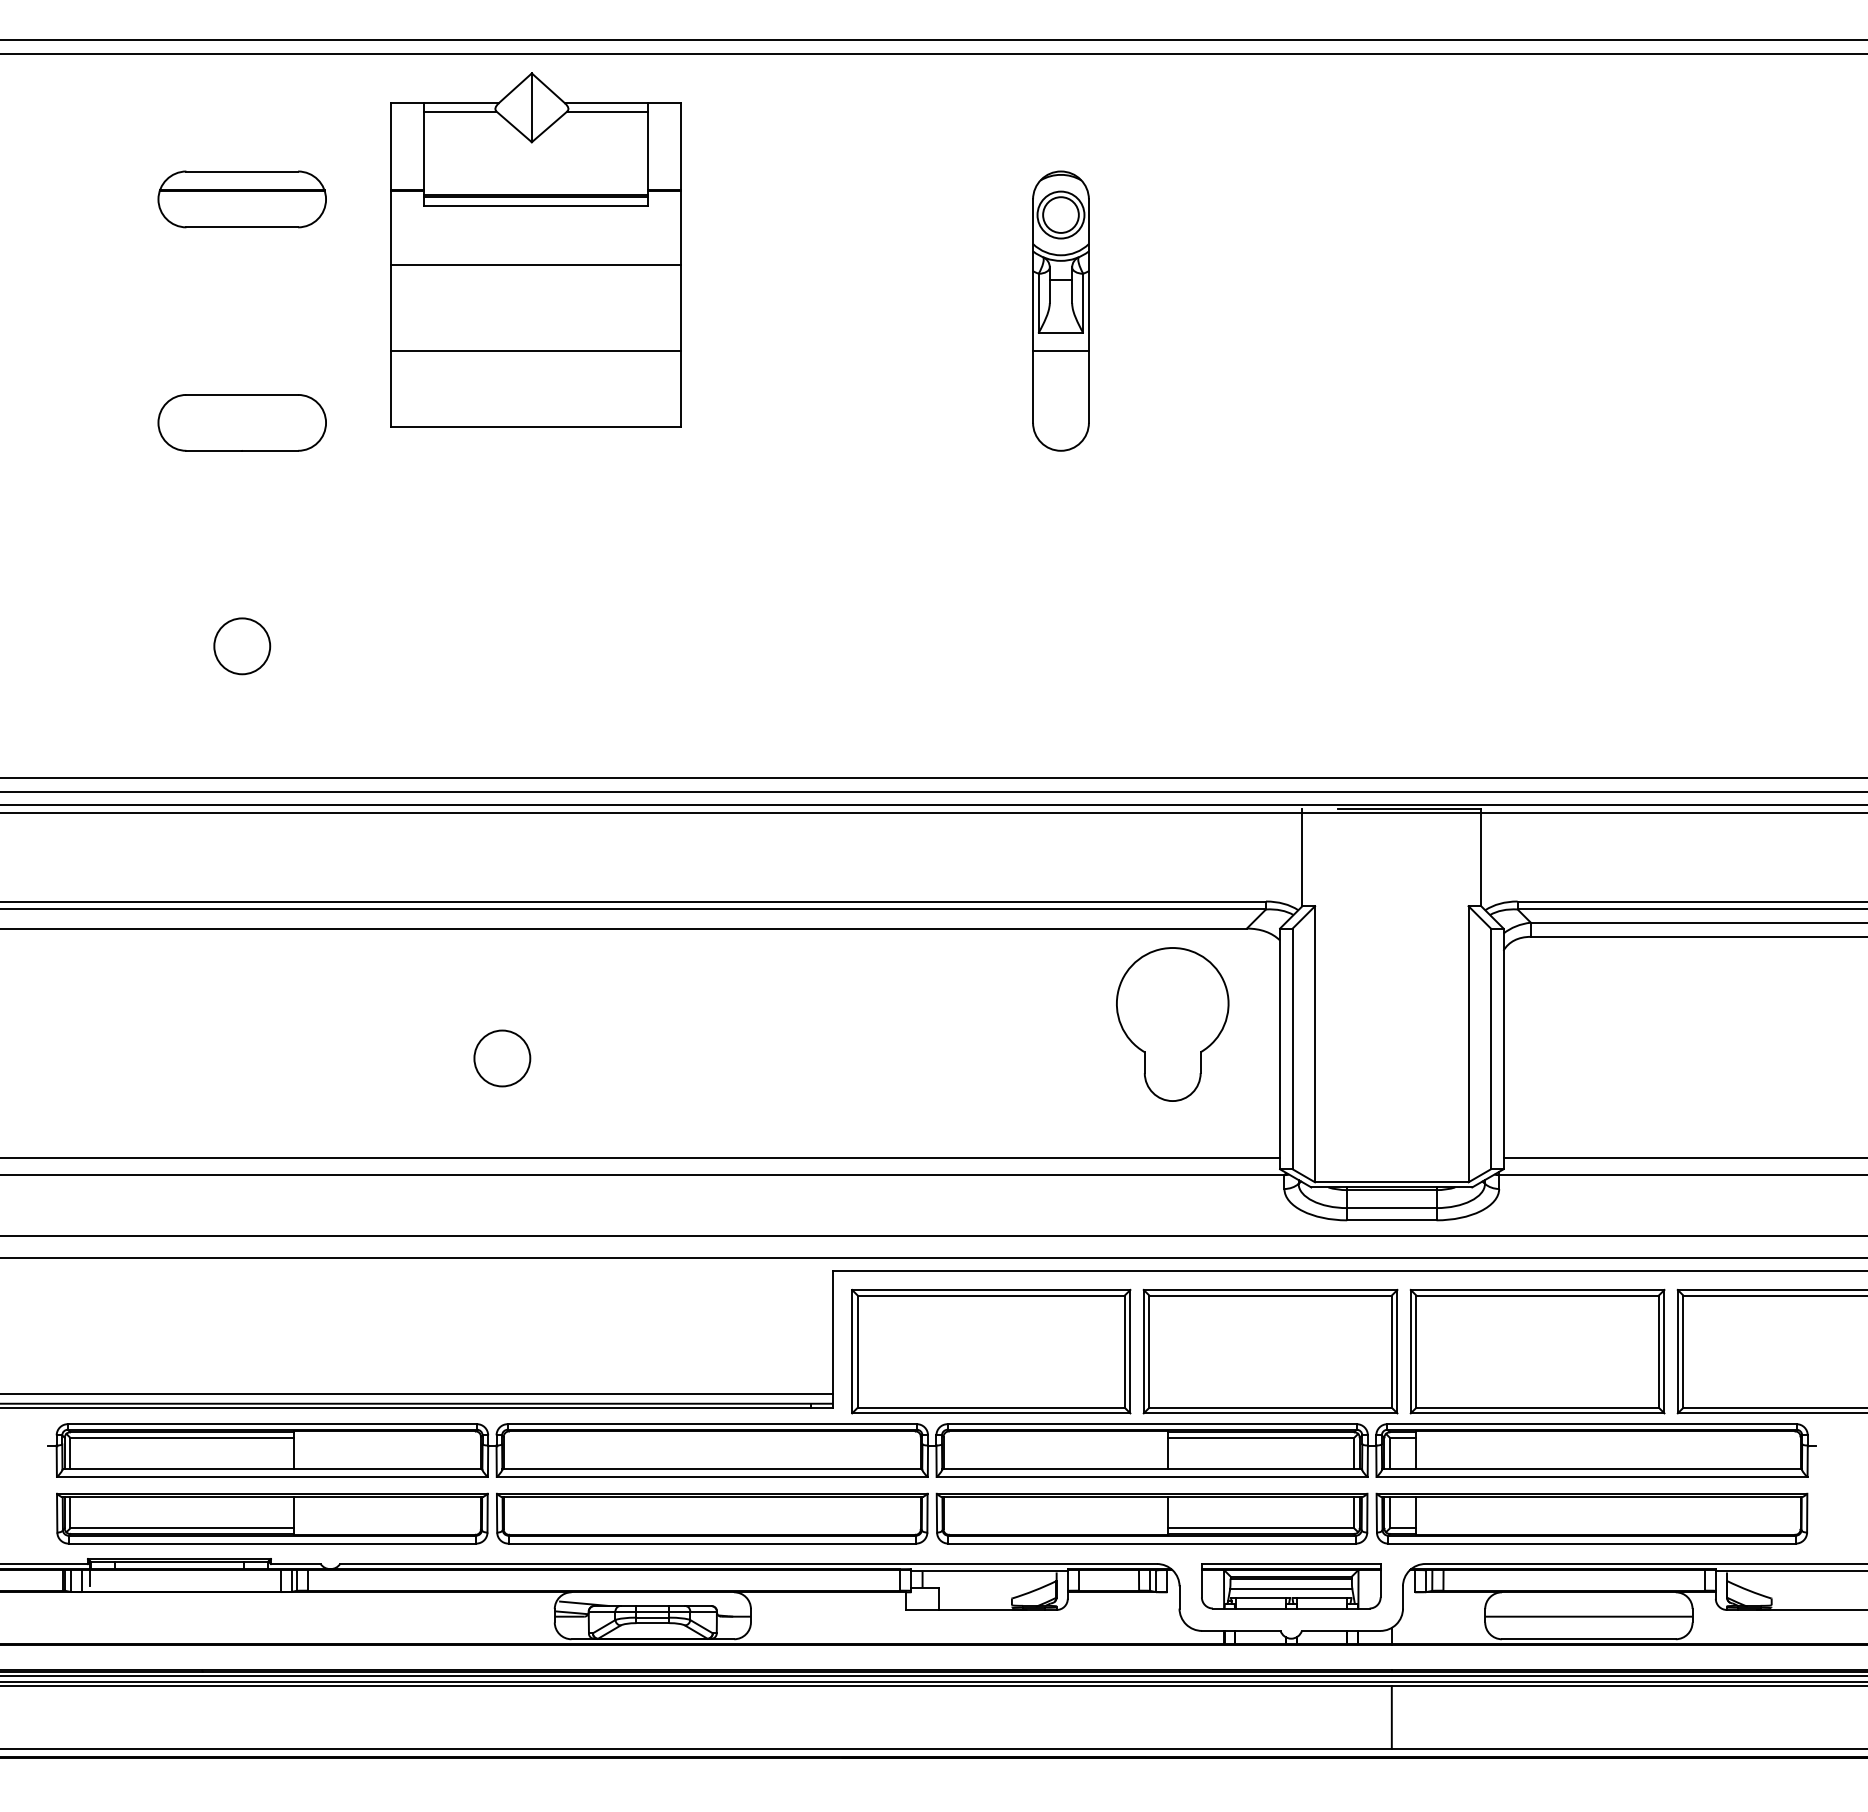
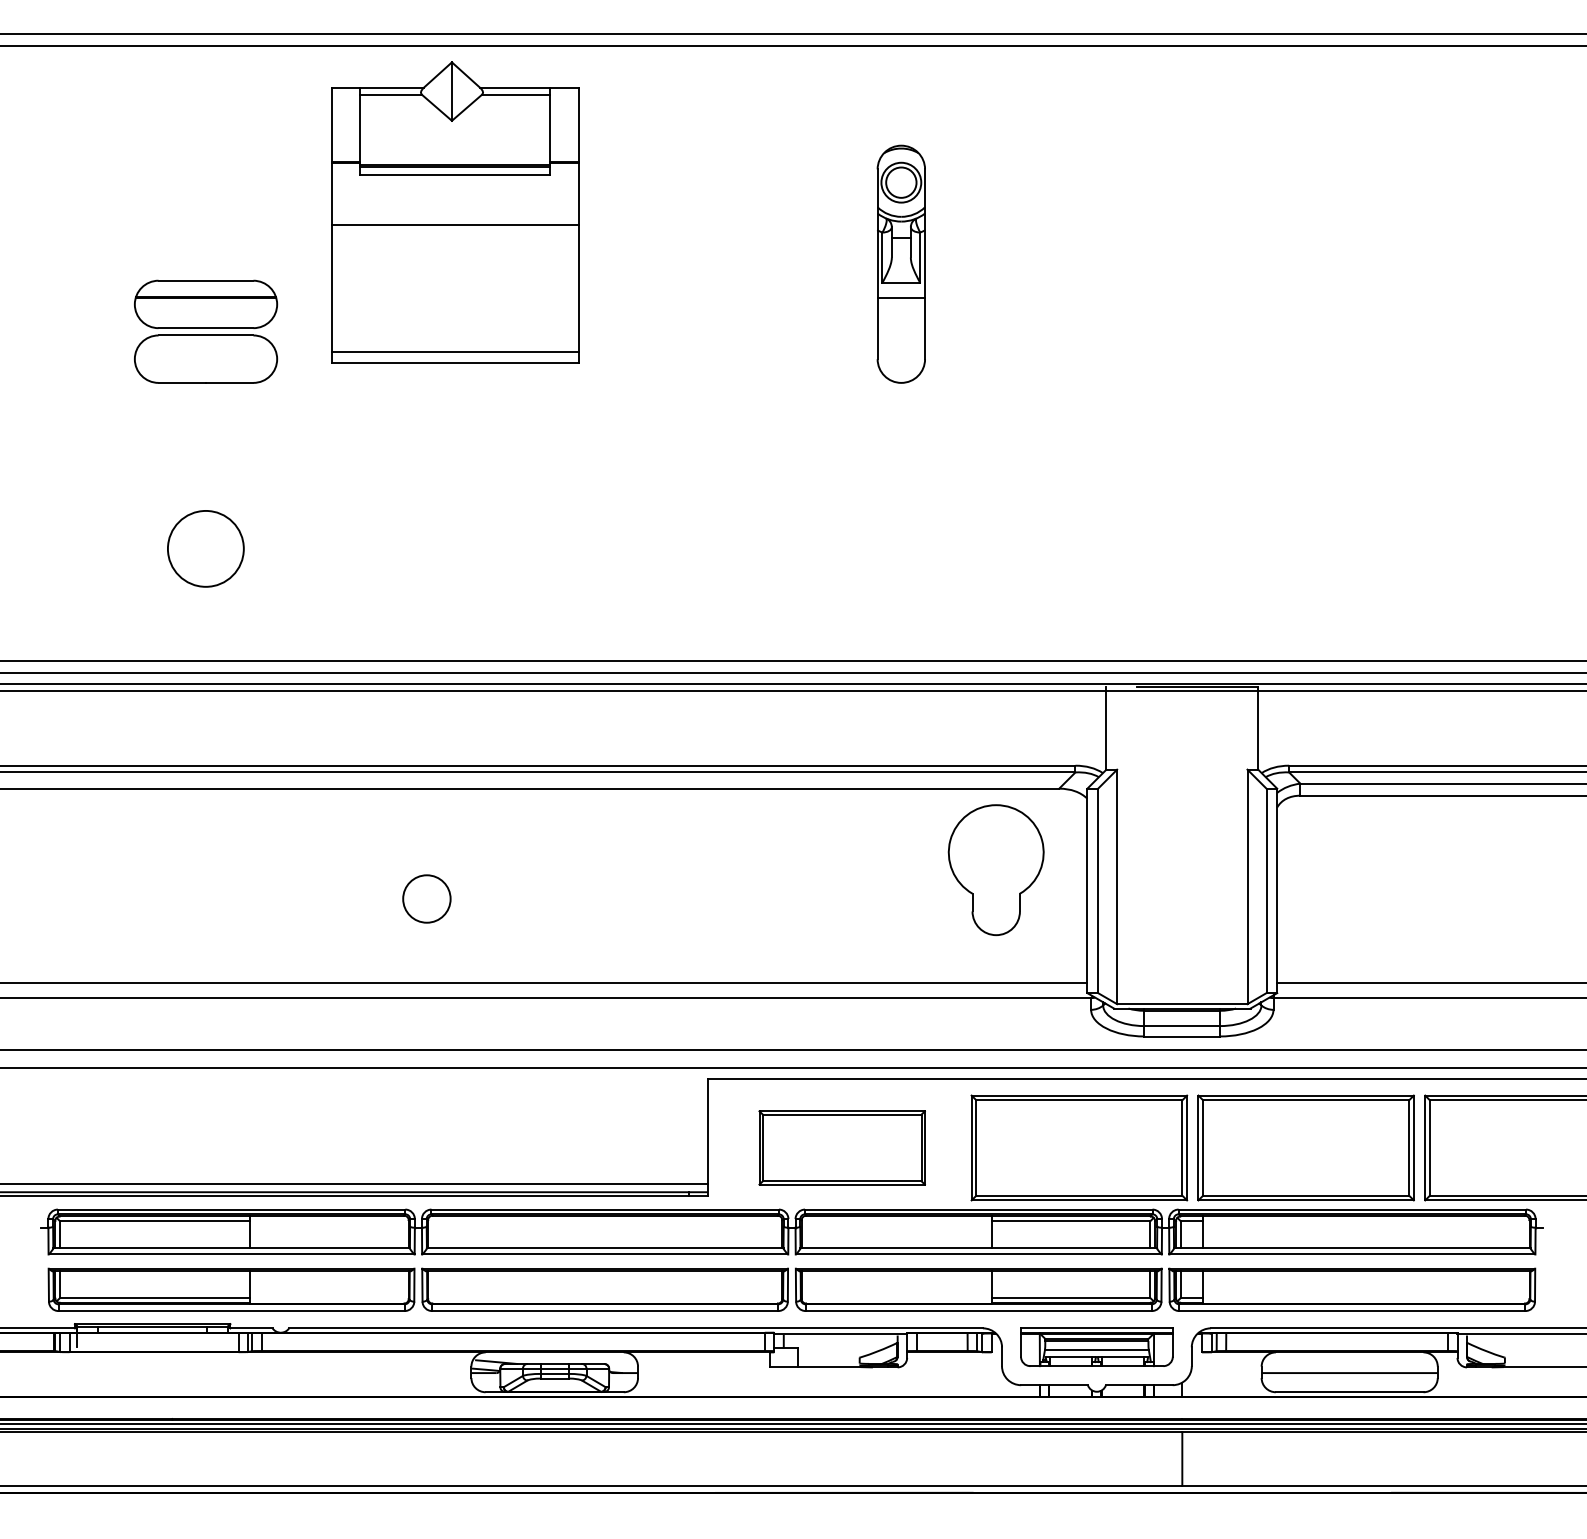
part: (241, 199) -> (205, 304), moved
line: (535, 351) -> (455, 352), moved
circle: (242, 646) -> (206, 549), size x1.6
part: (991, 1351) -> (842, 1147), size x0.7

